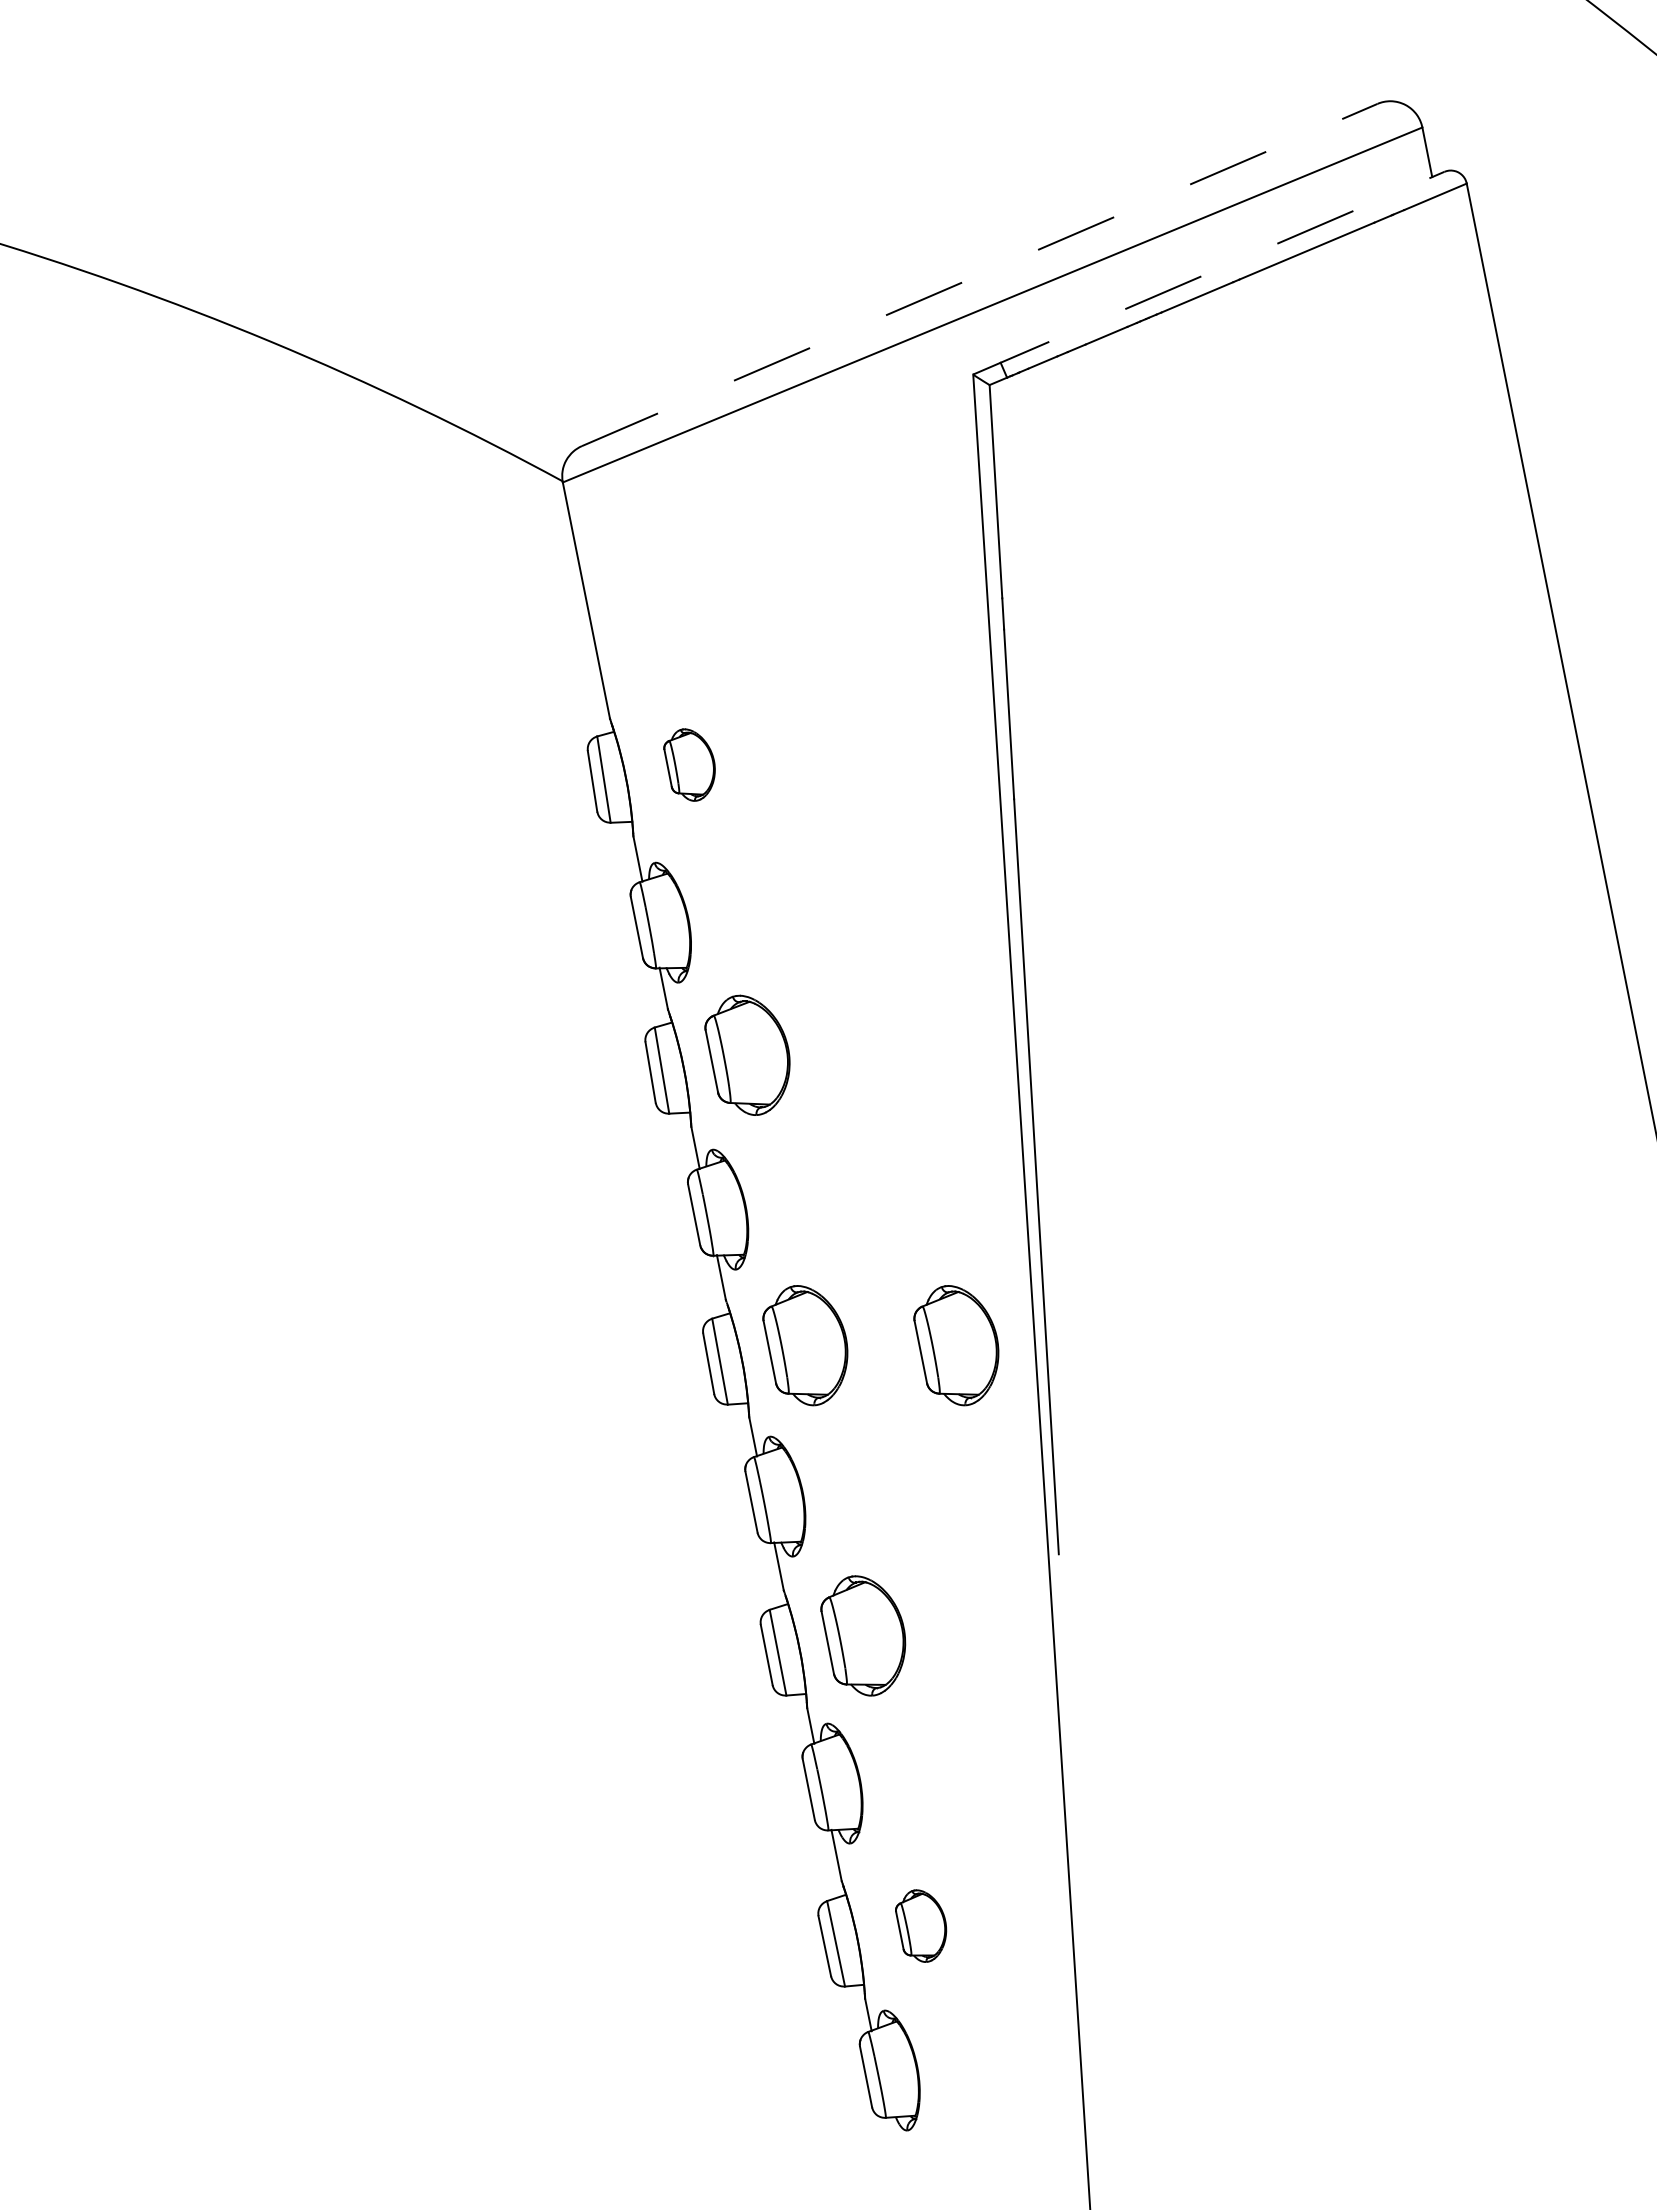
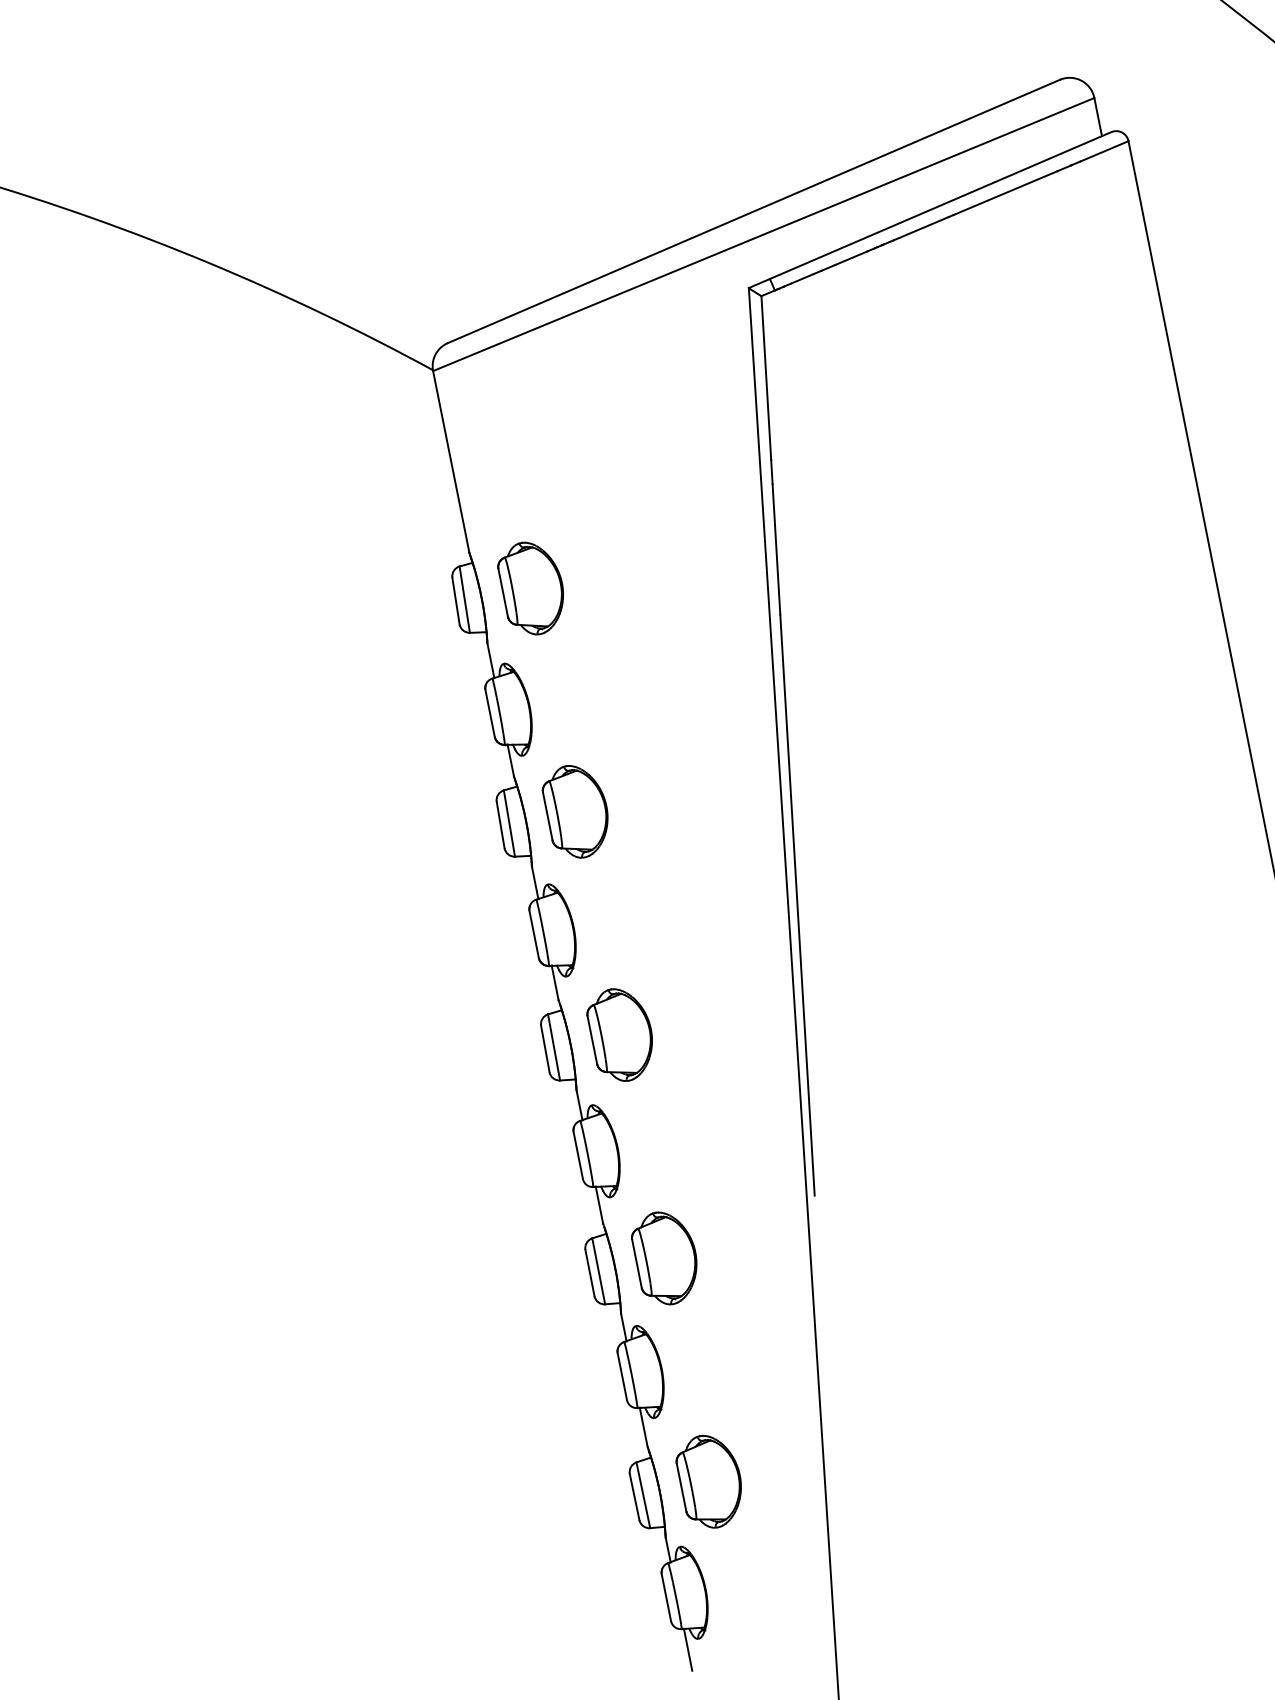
line: (1209, 273) -> (930, 210), dashed -> solid
line: (980, 274) -> (754, 211), dashed -> solid
part: (689, 764) -> (530, 588), size x1.67
part: (956, 1345) -> (735, 1035), removed
part: (920, 1925) -> (708, 1481), size x1.67
line: (893, 2144) -> (687, 1649), added

